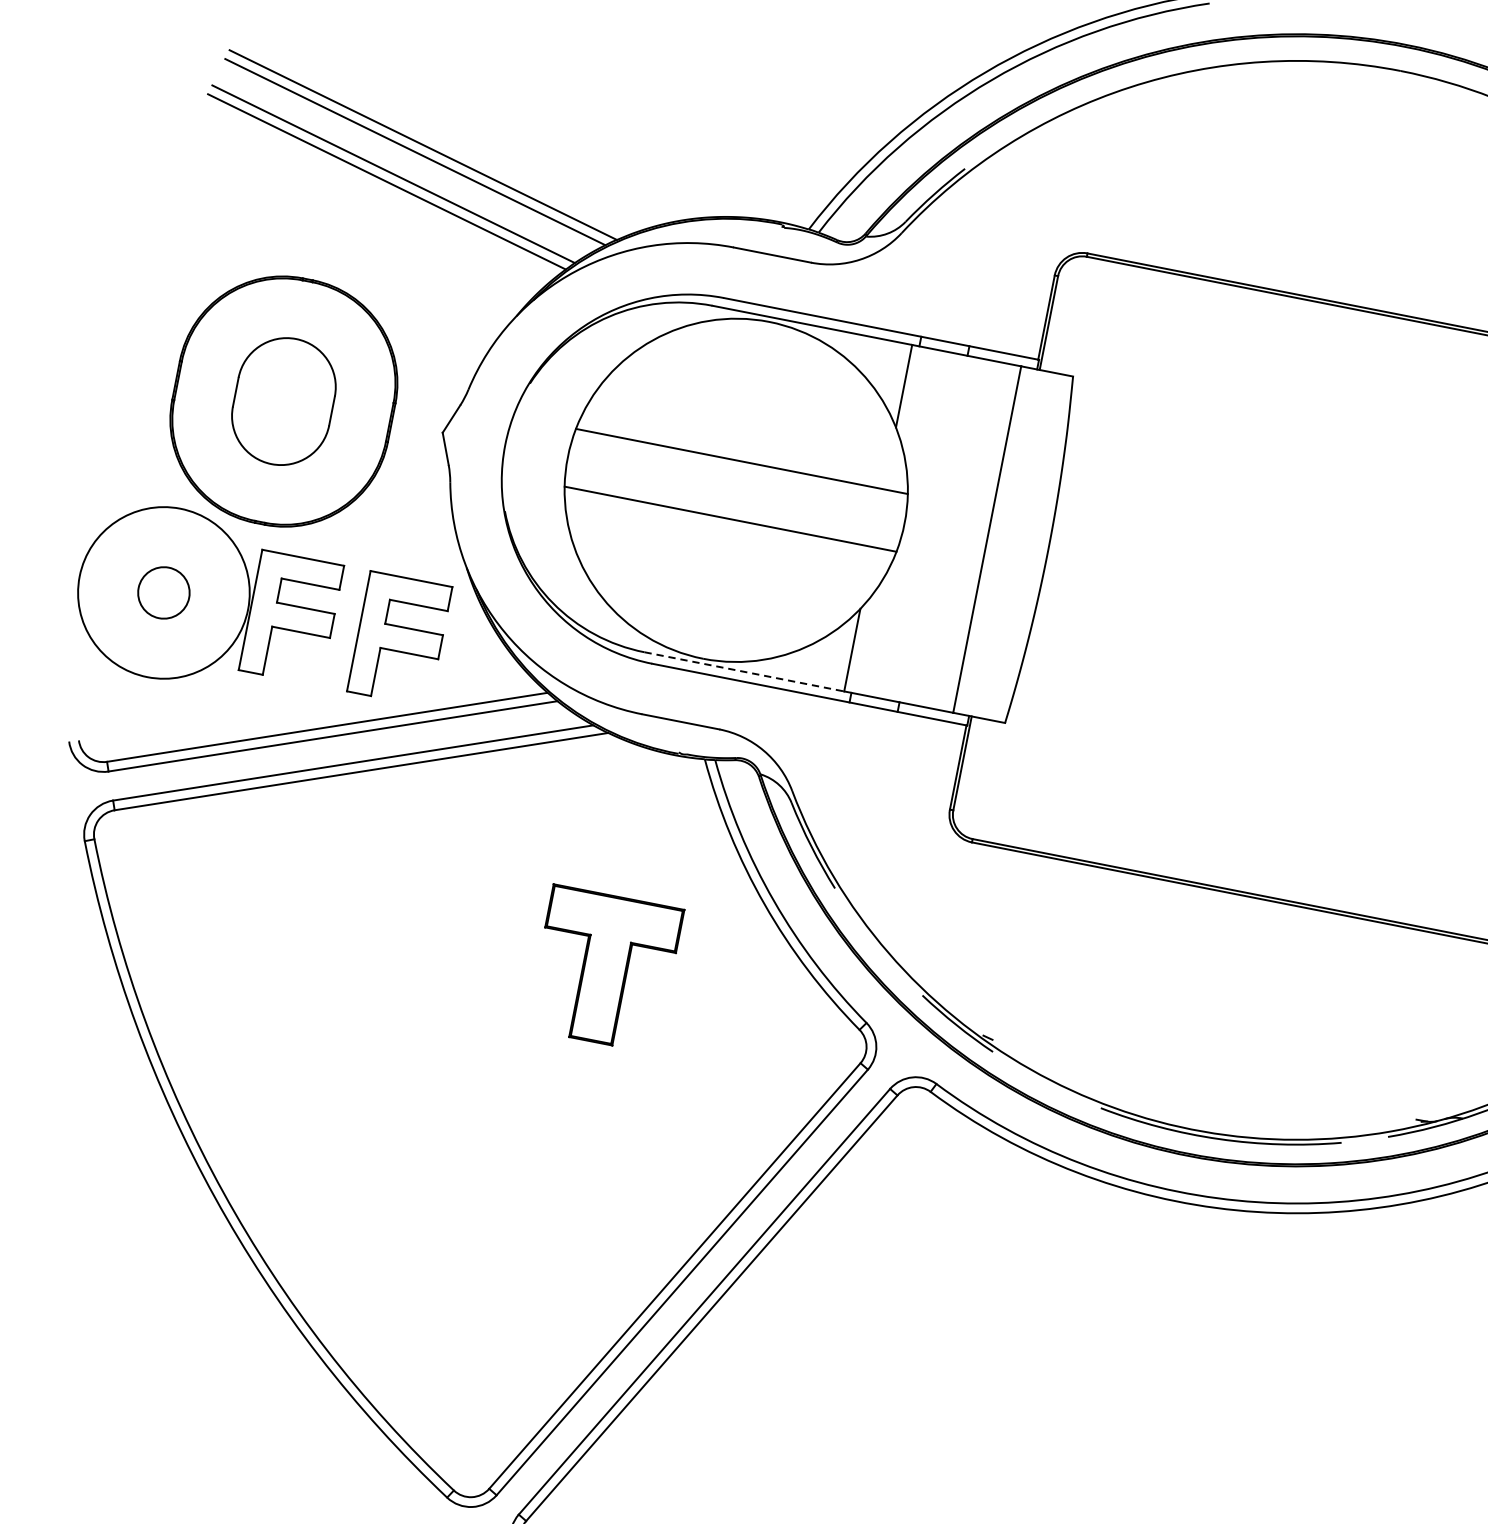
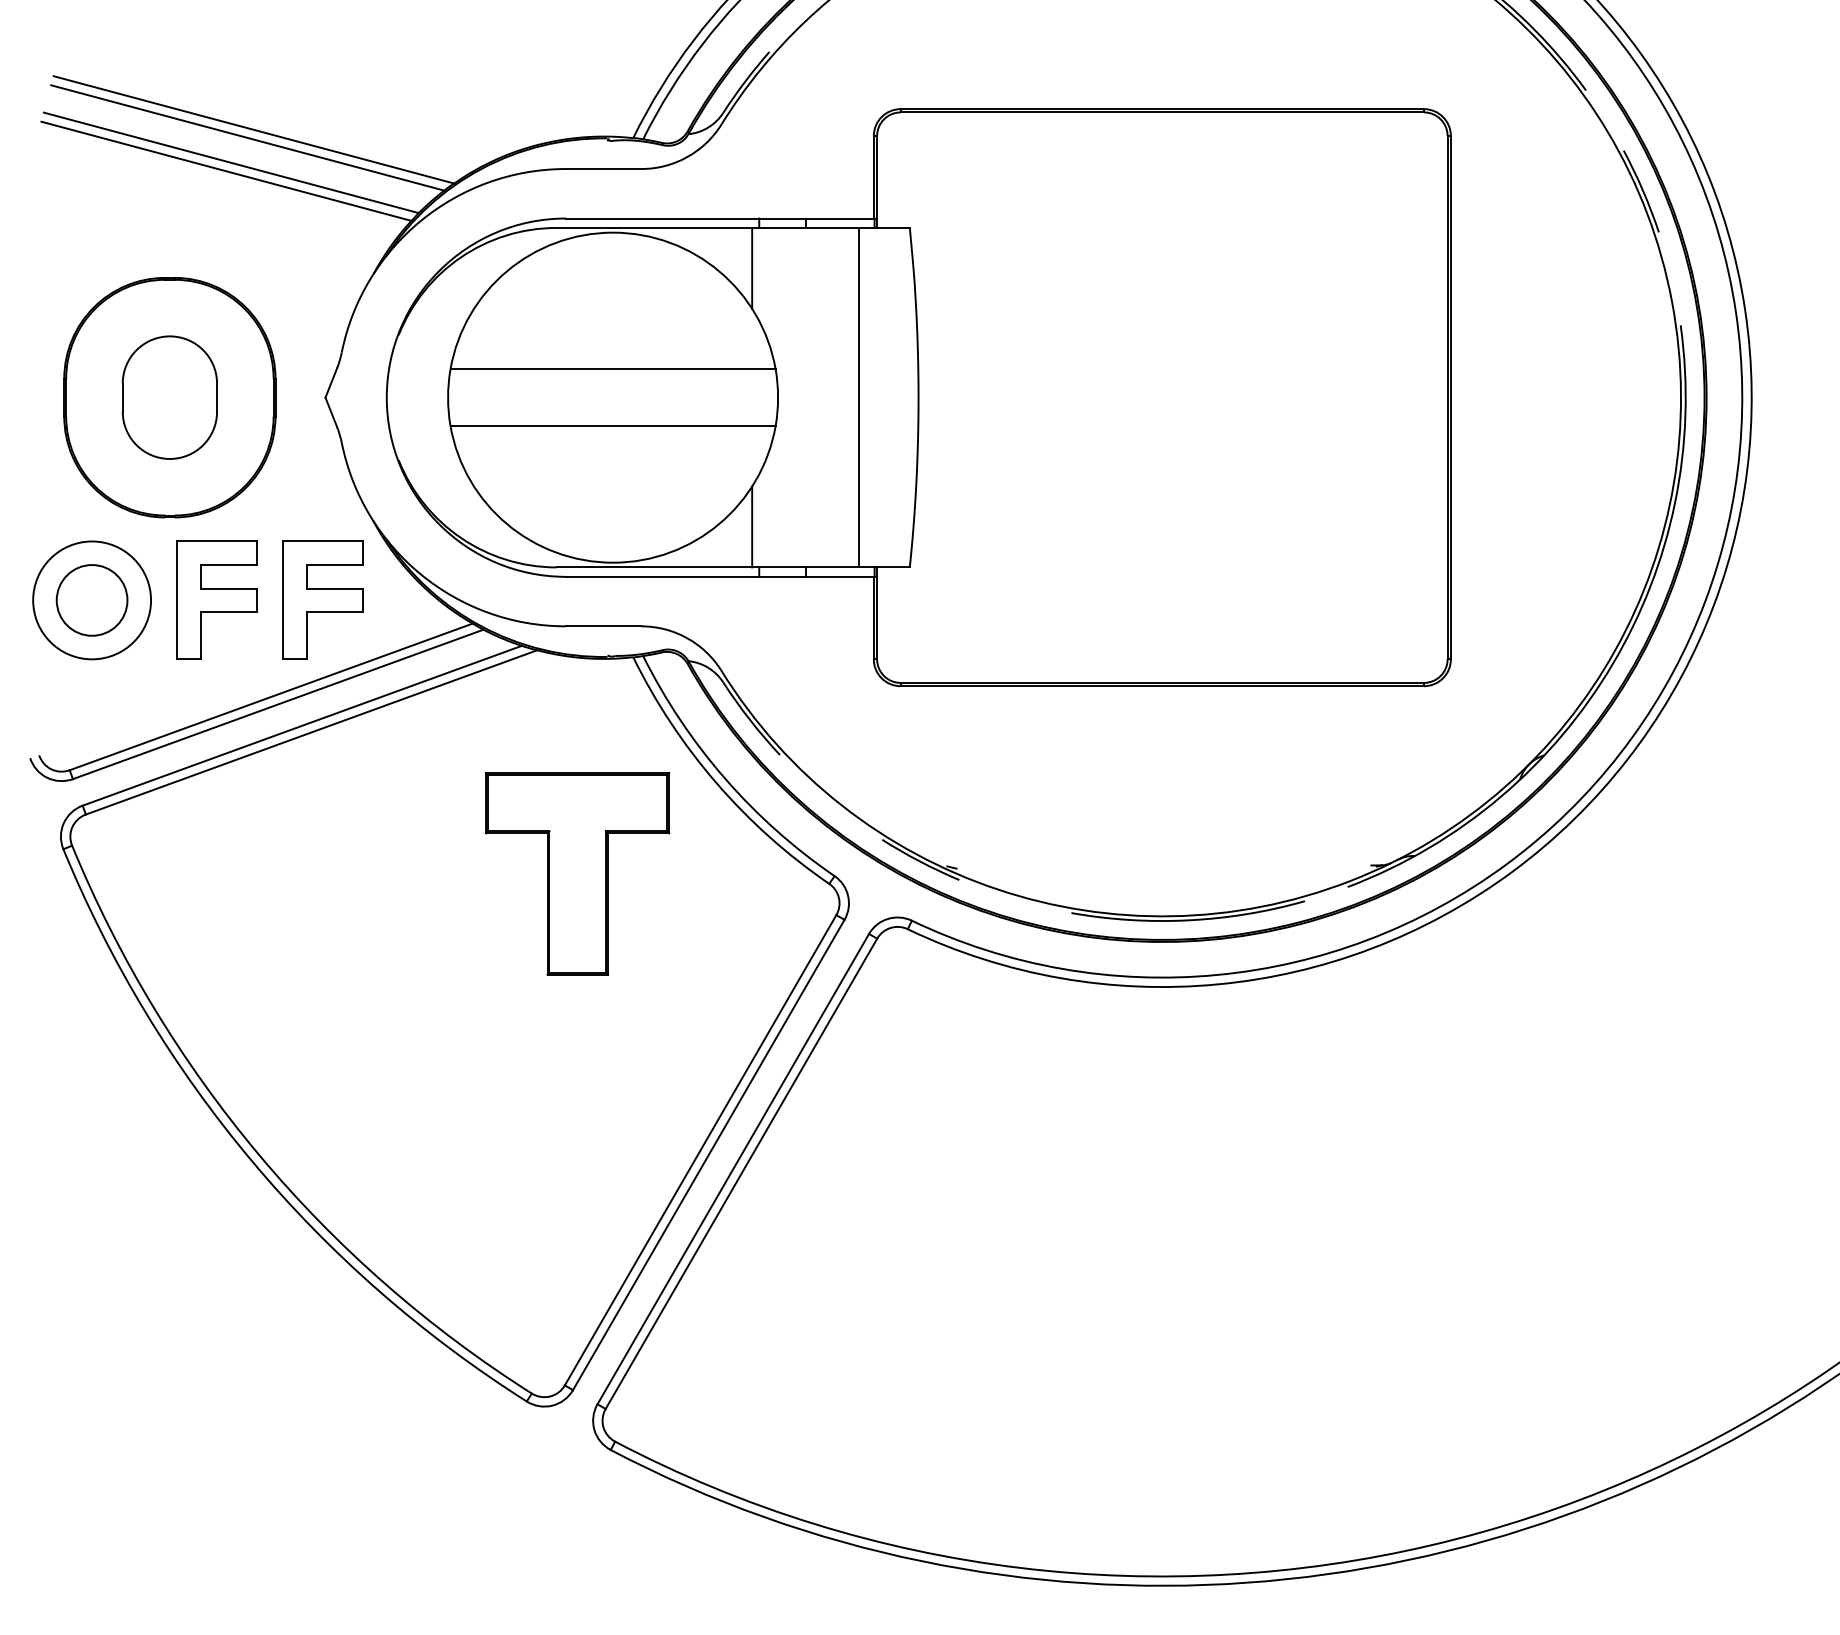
circle: (163, 592) -> (91, 600), size x1.43
circle: (164, 593) -> (92, 600), size x0.71
line: (744, 671) -> (654, 567), dashed -> solid
part: (604, 968) -> (577, 873), size x1.43

